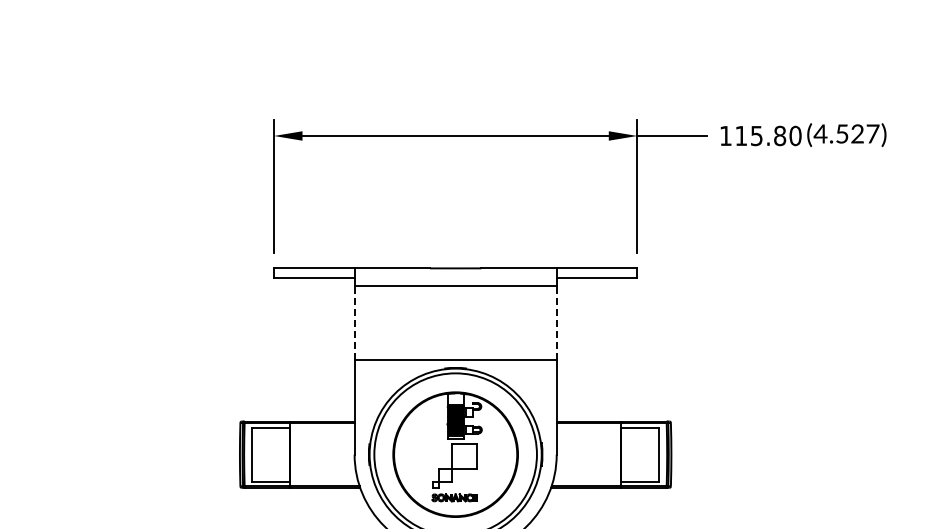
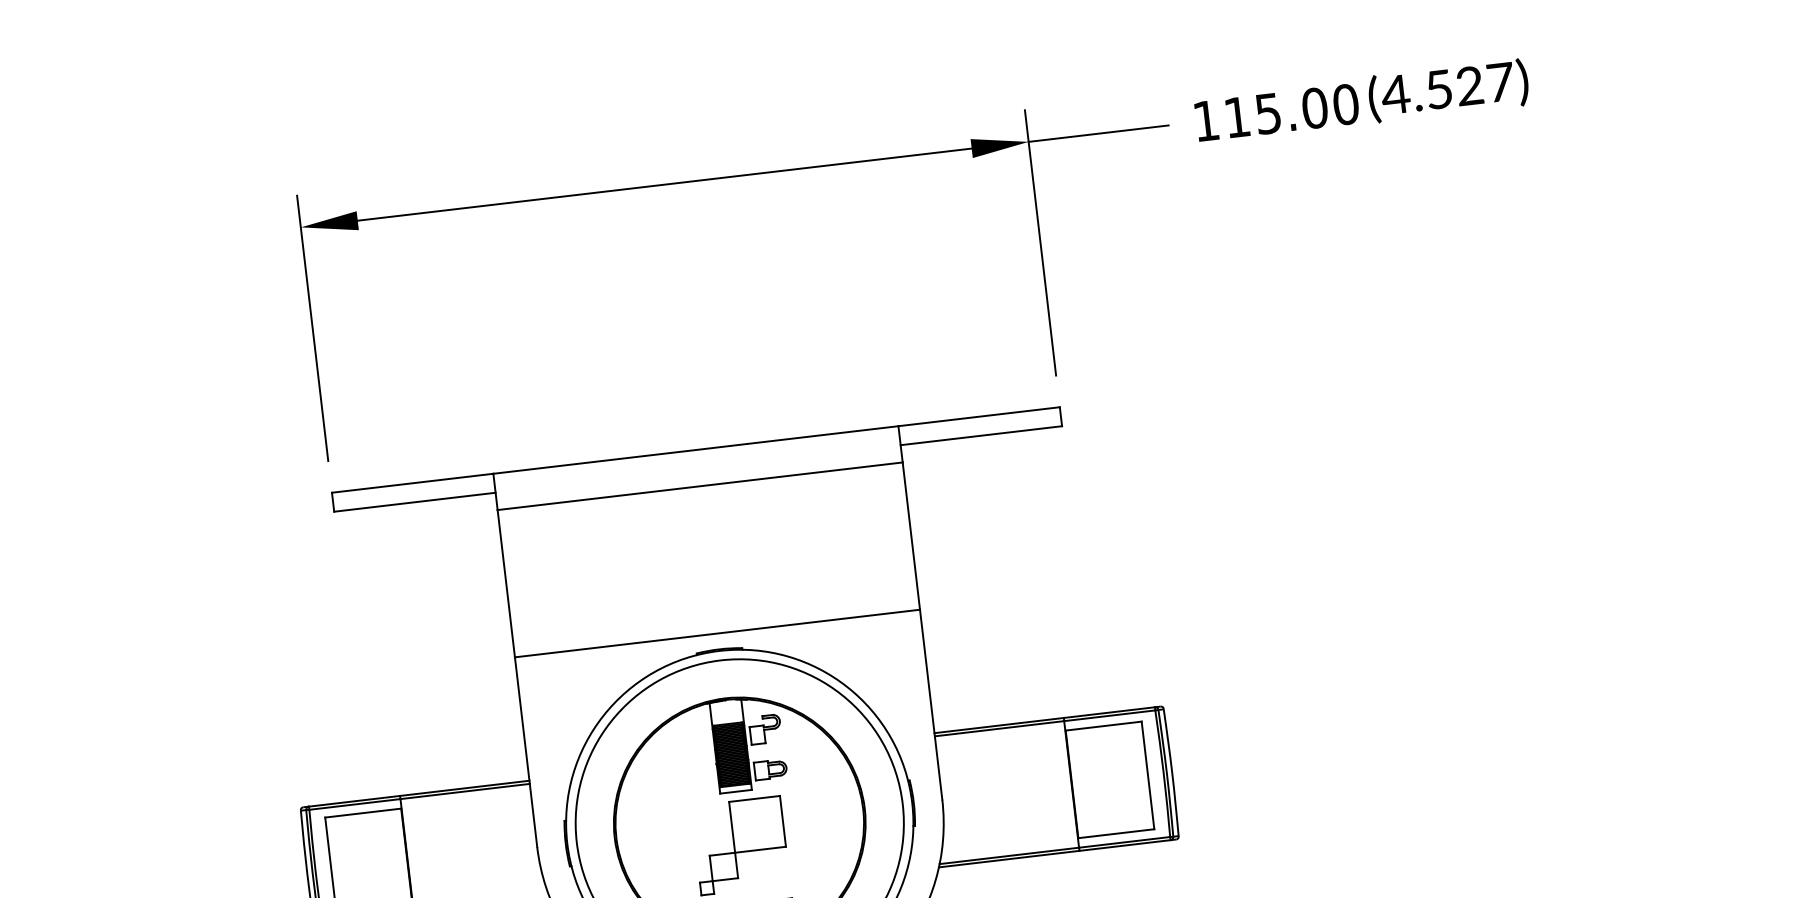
text: (780, 135) -> (1315, 107), 115.80 -> 115.00
line: (354, 323) -> (506, 584), dashed -> solid
line: (556, 323) -> (910, 536), dashed -> solid

